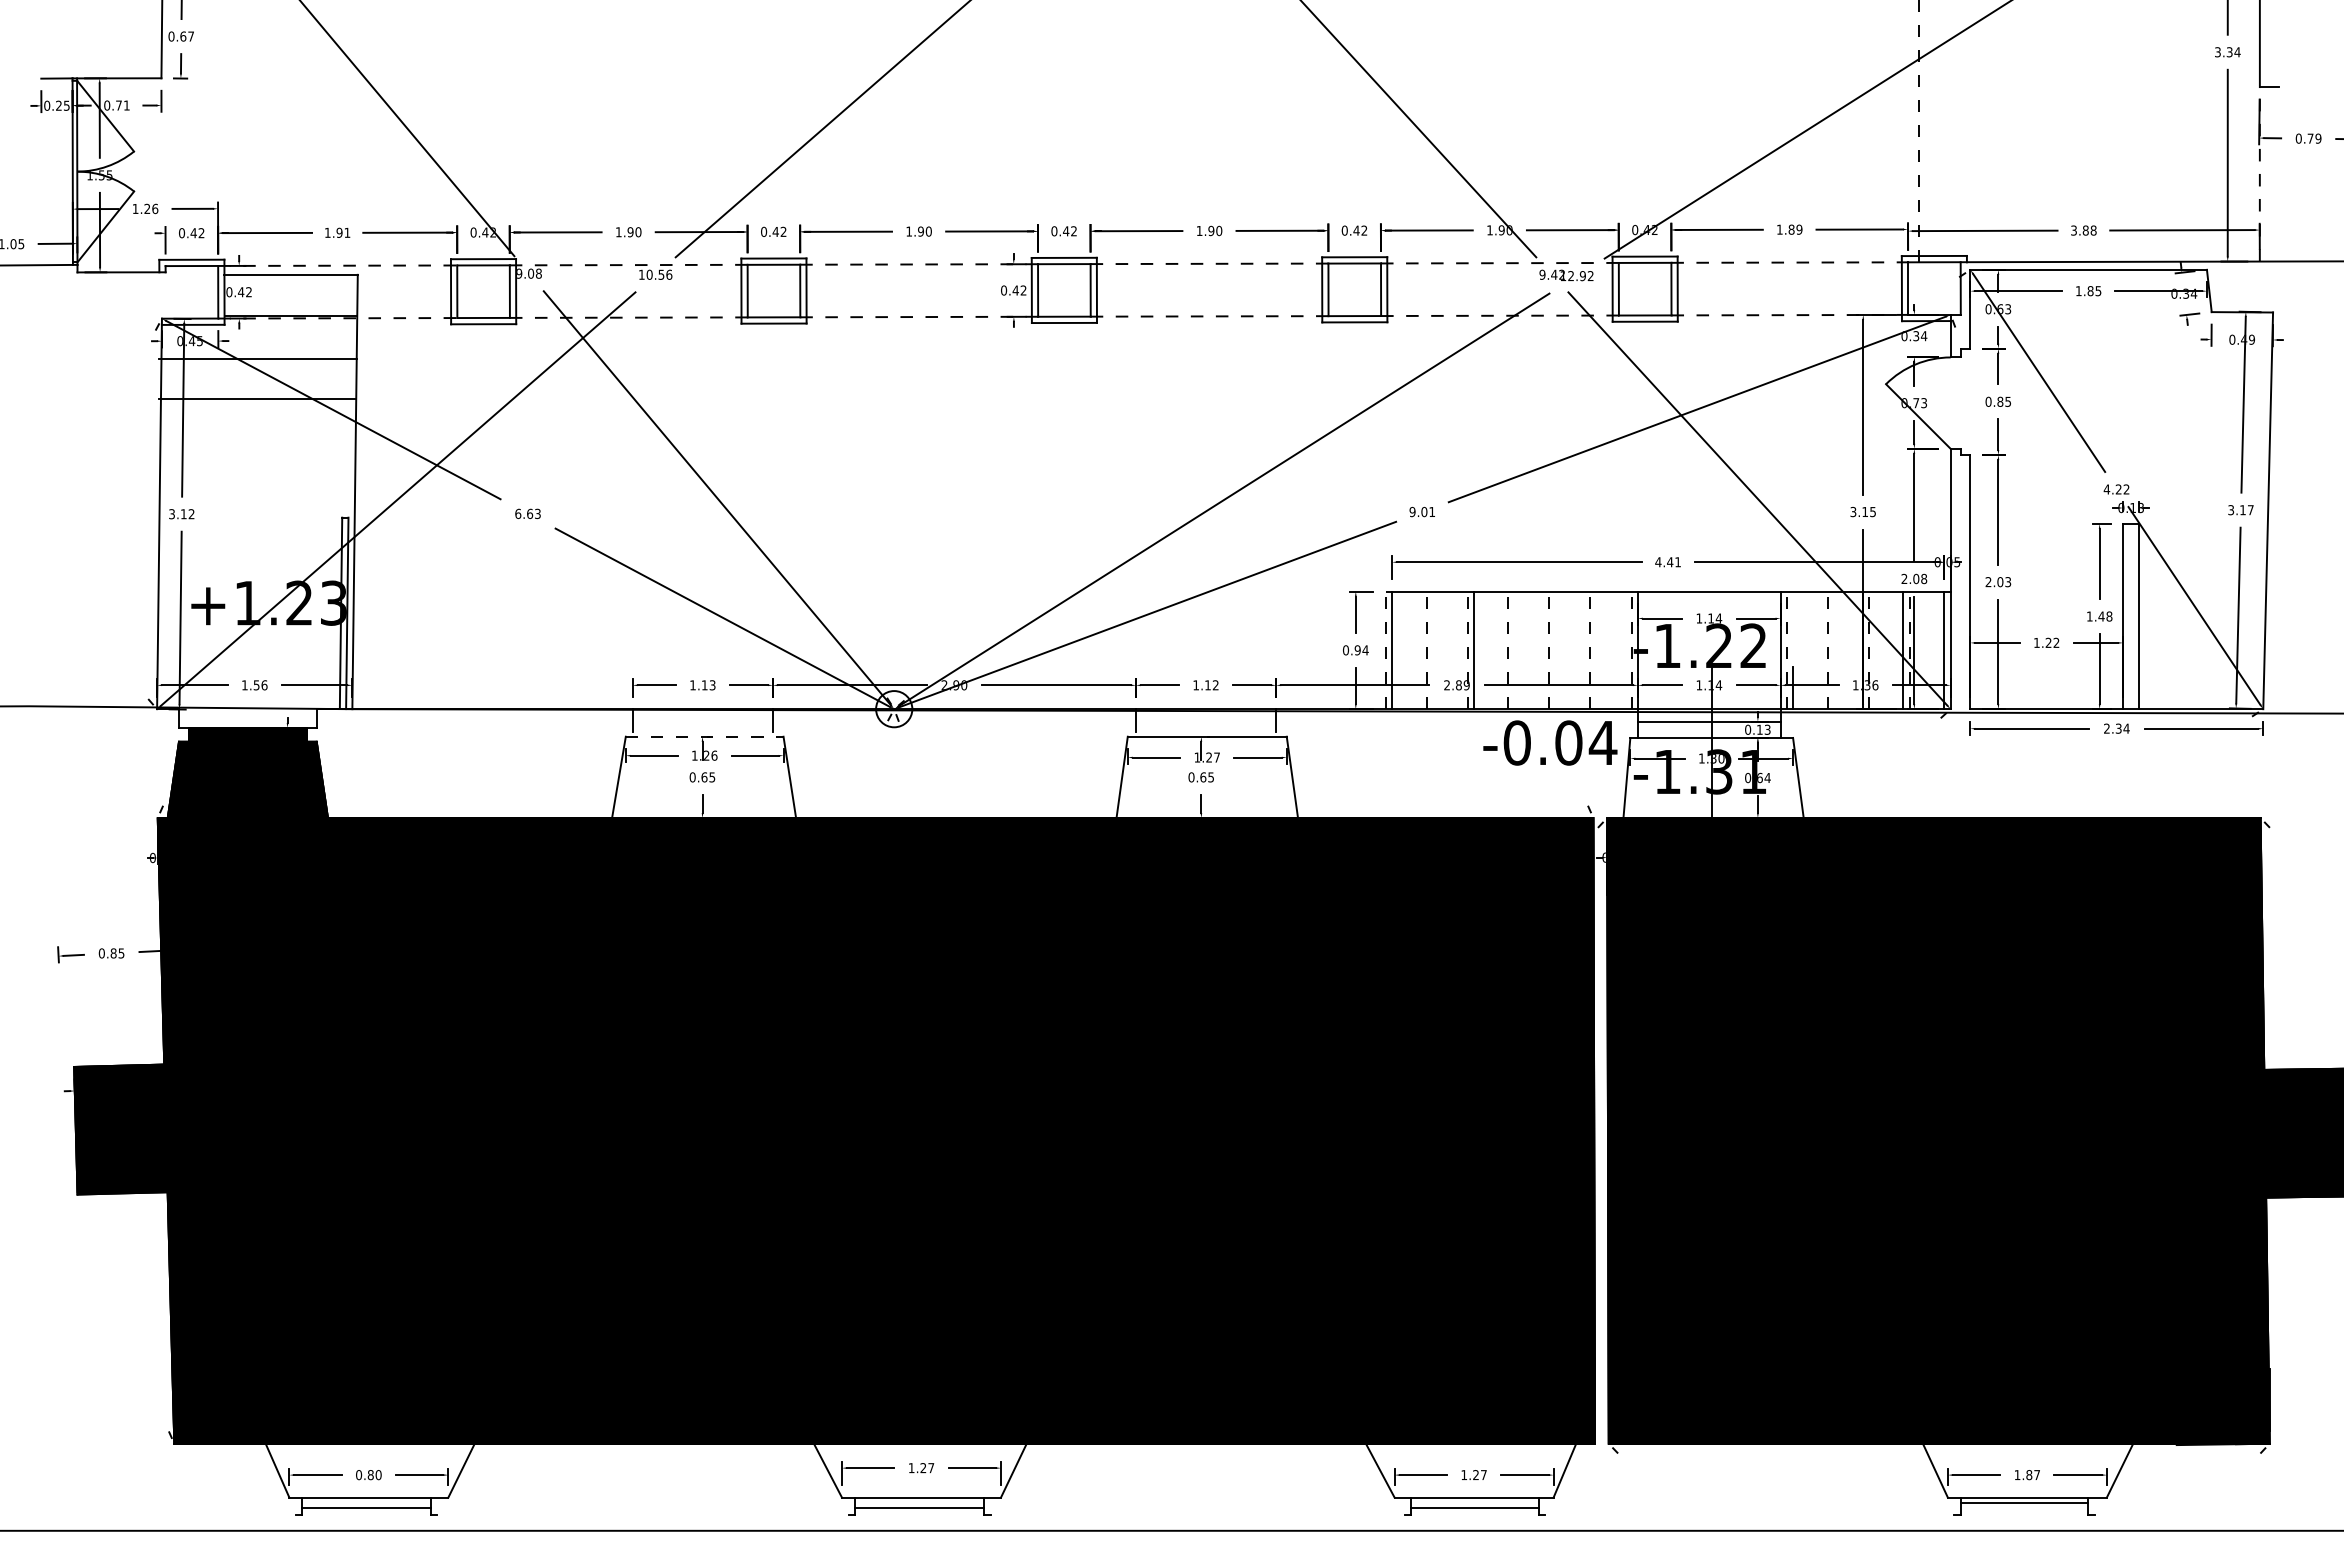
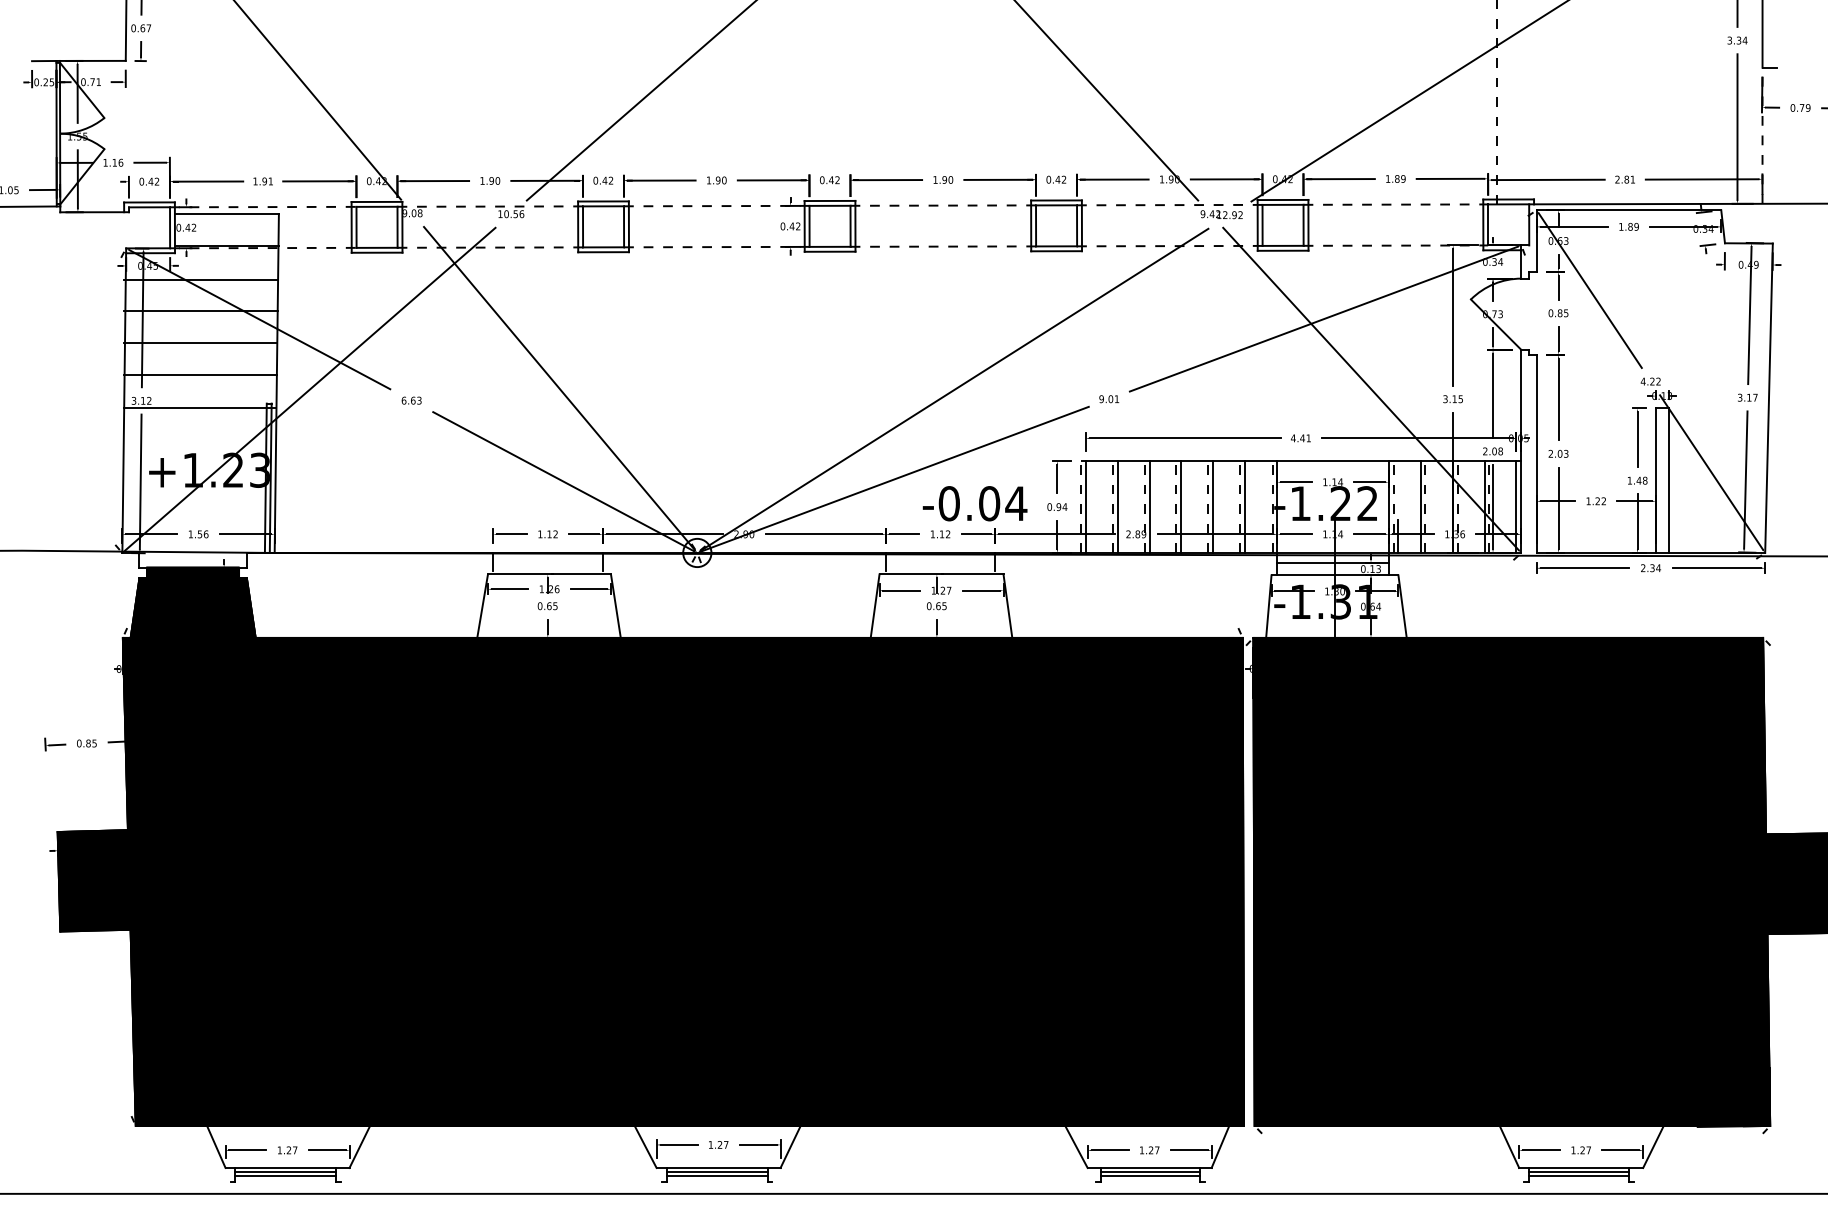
text: (147, 208) -> (114, 162), 1.26 -> 1.16
text: (2083, 230) -> (1624, 179), 3.88 -> 2.81
text: (2098, 290) -> (1636, 226), 1.85 -> 1.89
line: (257, 440) -> (200, 343), added
line: (257, 481) -> (200, 375), added
line: (256, 523) -> (199, 408), added
line: (1433, 650) -> (1117, 507), added
line: (1514, 650) -> (1181, 507), added
line: (1555, 650) -> (1213, 507), added
line: (1596, 650) -> (1245, 507), added
line: (1821, 650) -> (1420, 507), added
text: (712, 685) -> (555, 534), 1.13 -> 1.12
line: (704, 736) -> (549, 574), dashed -> solid
text: (1550, 742) -> (975, 503), moved
text: (368, 1475) -> (287, 1150), 0.80 -> 1.27
text: (2029, 1475) -> (1582, 1150), 1.87 -> 1.27
line: (366, 1502) -> (285, 1171), added
line: (919, 1502) -> (717, 1171), added
line: (1474, 1502) -> (1149, 1171), added
line: (2024, 1507) -> (1578, 1175), added

